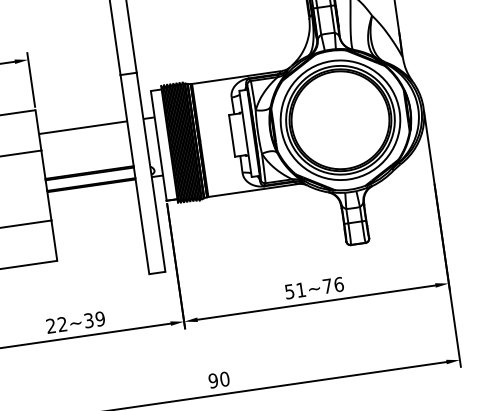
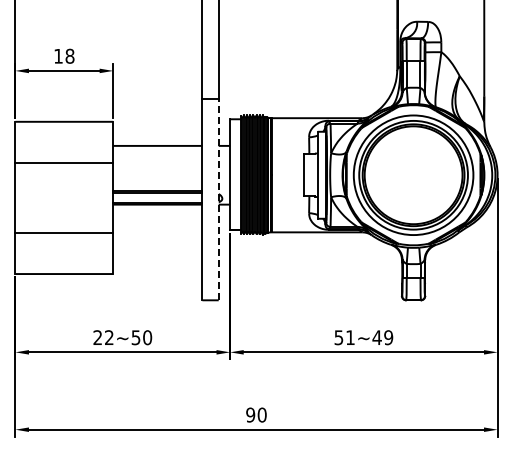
line: (150, 172) -> (218, 199), solid -> dashed
text: (332, 285) -> (382, 337), 51~76 -> 51~49
text: (94, 319) -> (141, 337), 22~39 -> 22~50

